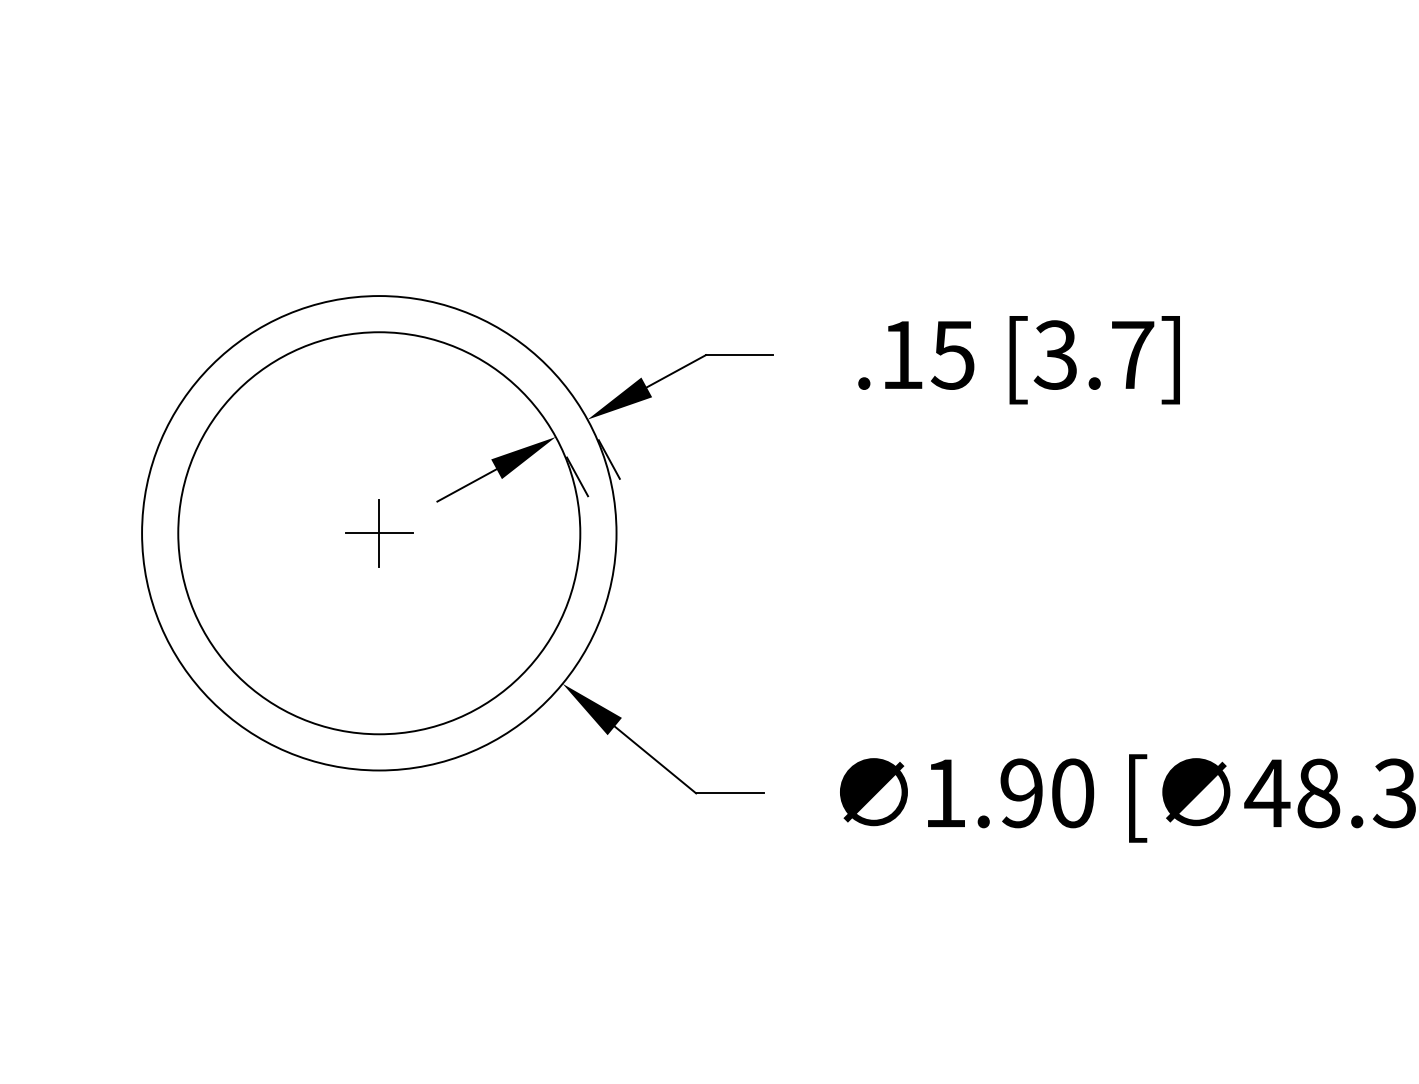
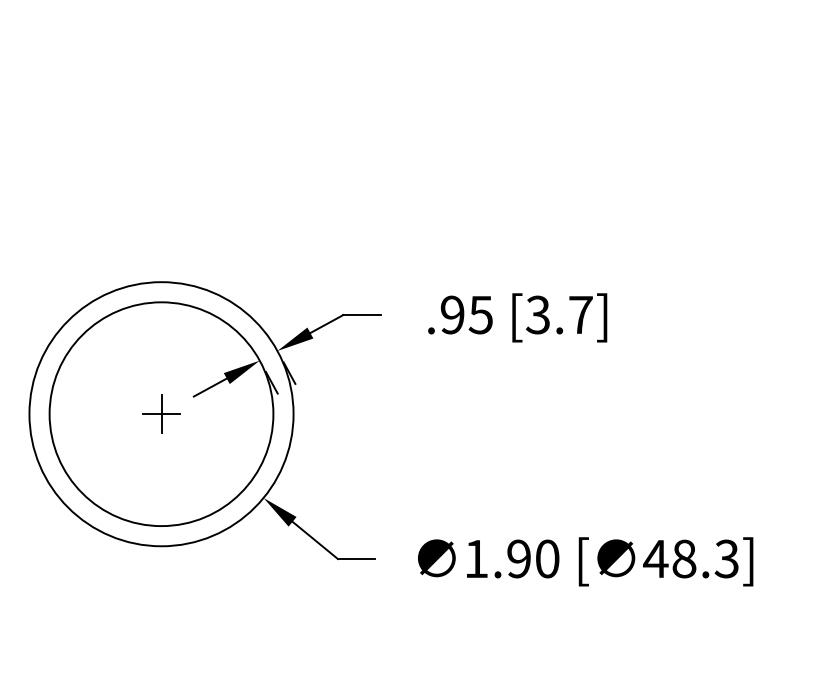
text: (902, 354) -> (452, 314), .15 -> .95

